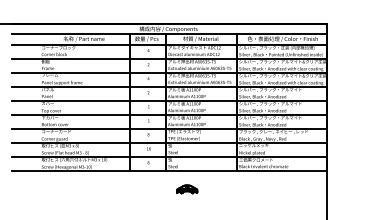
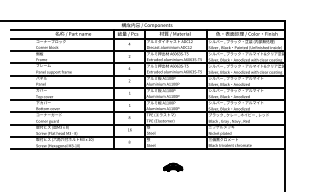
part: (187, 188) -> (173, 166), moved

